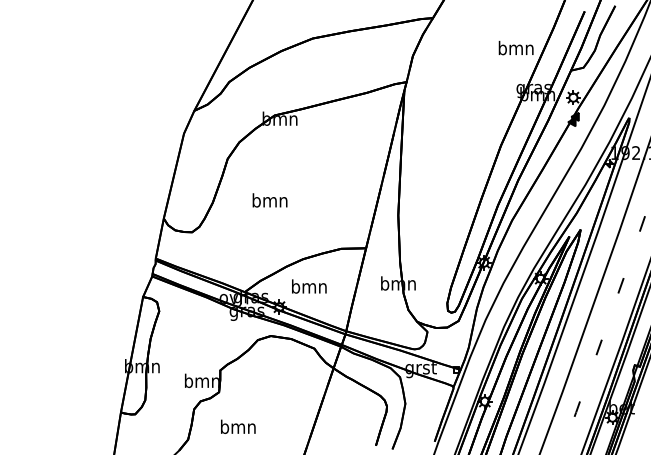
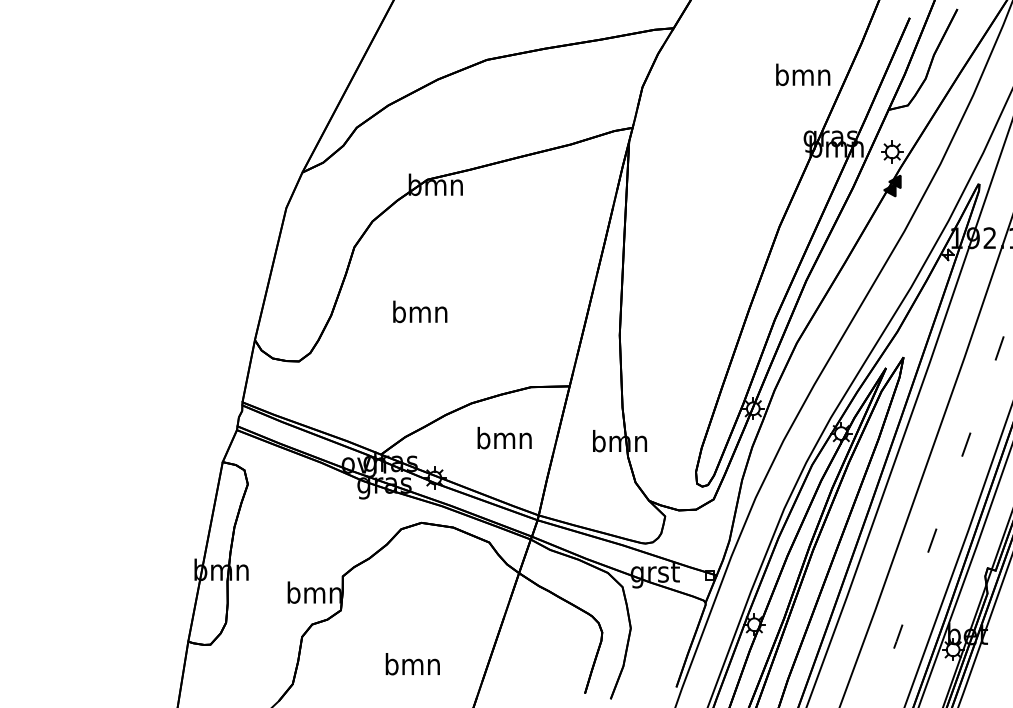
text: (309, 286) -> (504, 438), moved
text: (238, 426) -> (413, 663), moved

